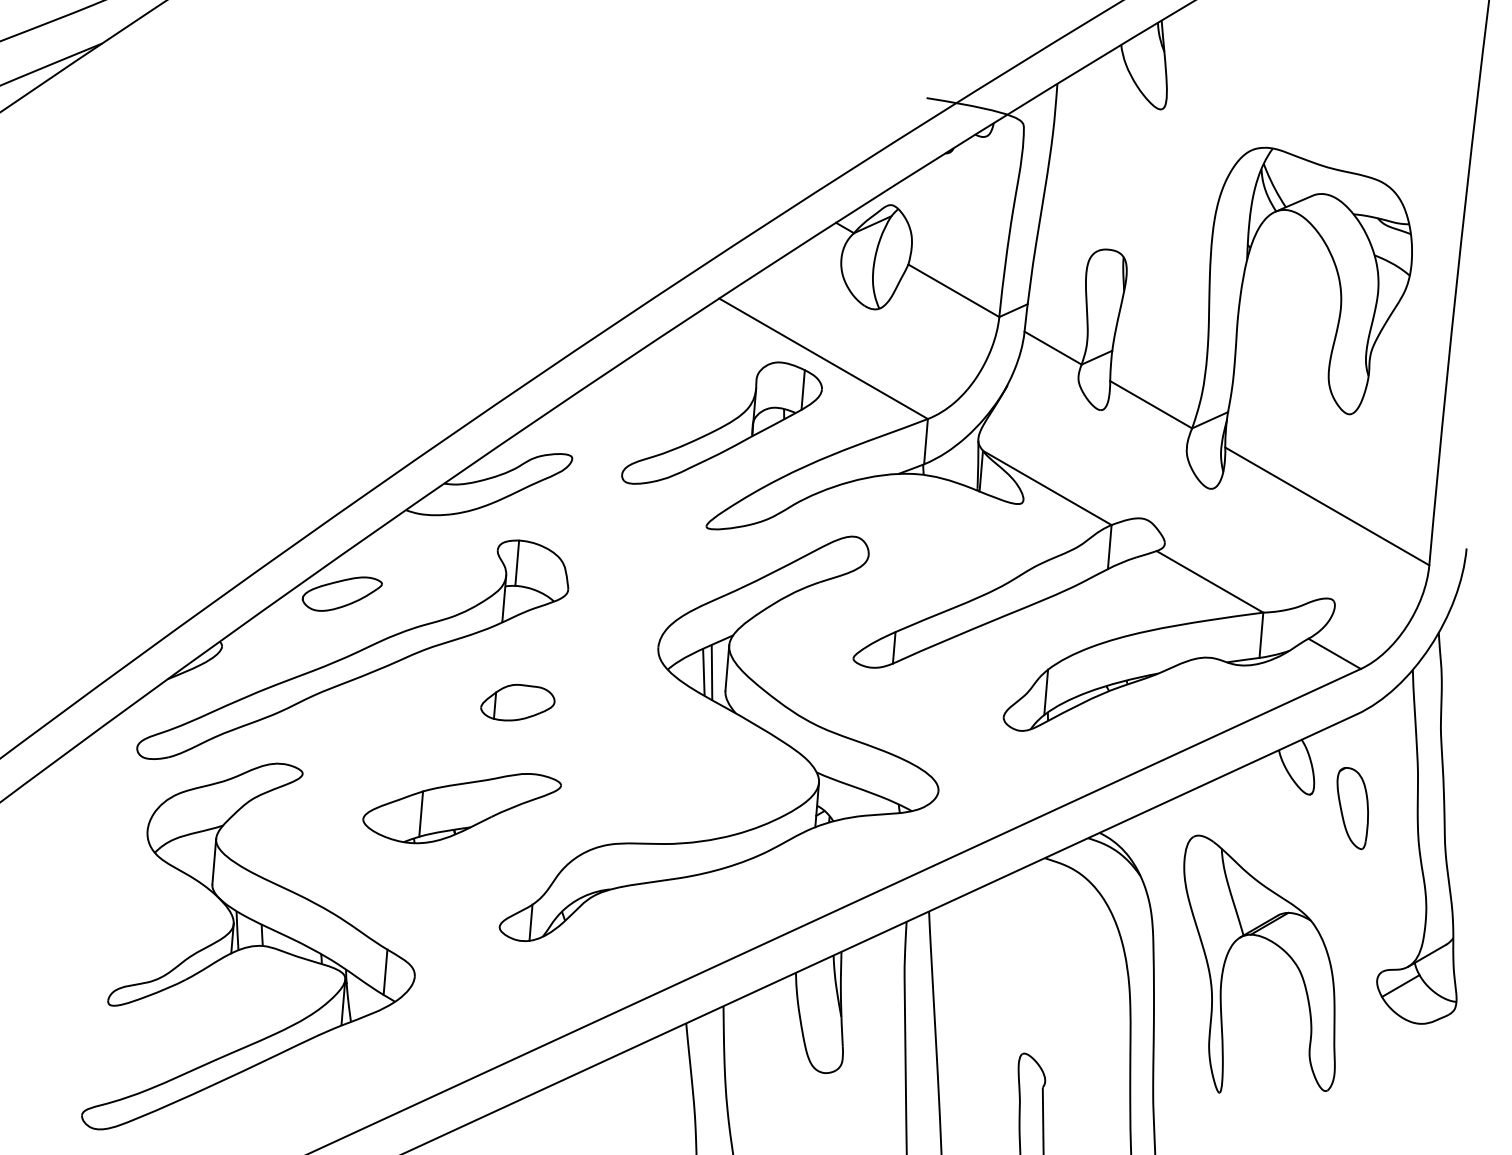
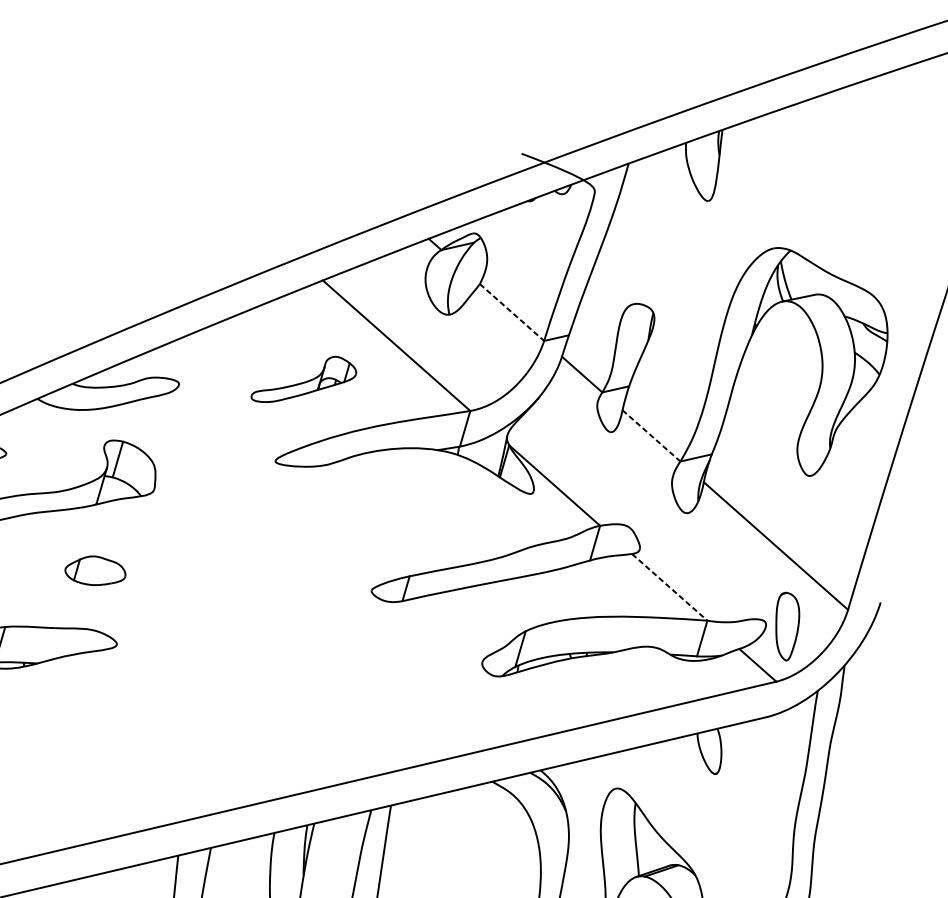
line: (954, 291) -> (512, 313), solid -> dashed
line: (1151, 404) -> (651, 435), solid -> dashed
part: (721, 422) -> (304, 380), size x0.6
line: (1209, 581) -> (669, 586), solid -> dashed
part: (731, 712) -> (265, 613), removed
part: (1352, 808) -> (785, 626), moved

